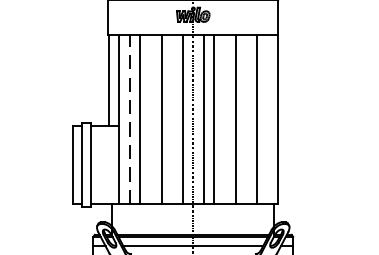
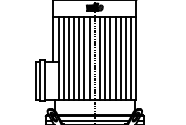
line: (129, 119) -> (63, 58), dashed -> solid
line: (151, 119) -> (74, 58), added
line: (172, 119) -> (84, 58), added
line: (225, 119) -> (110, 58), added
line: (245, 119) -> (120, 58), added
line: (267, 119) -> (131, 58), added

